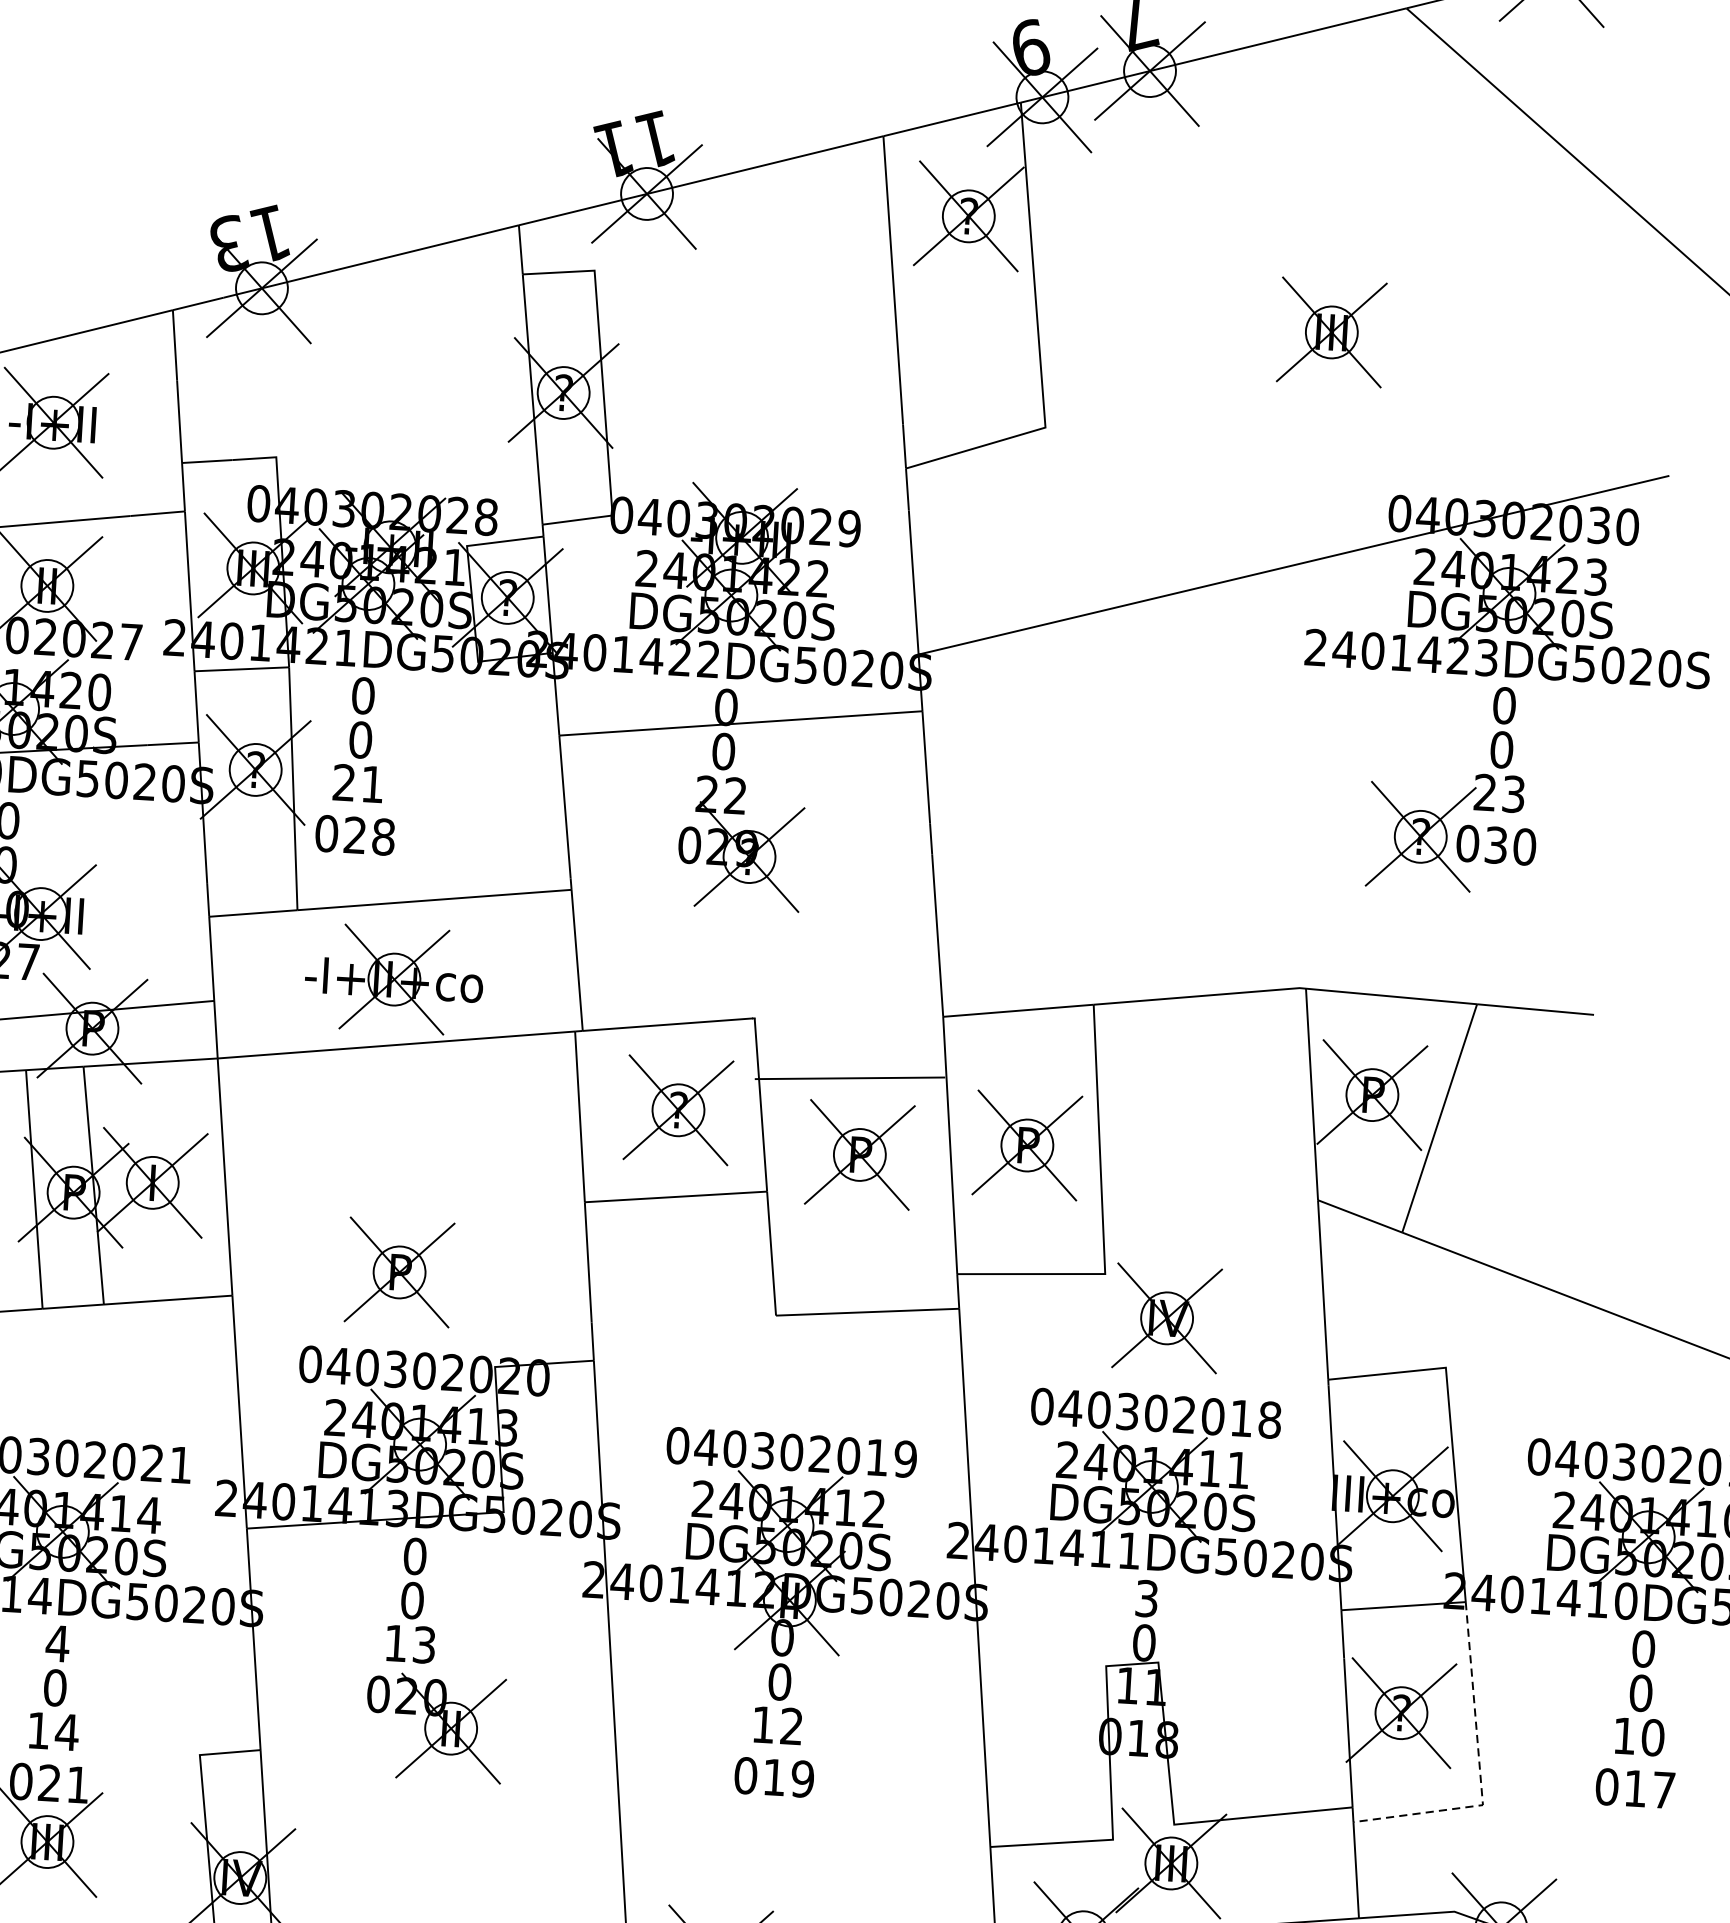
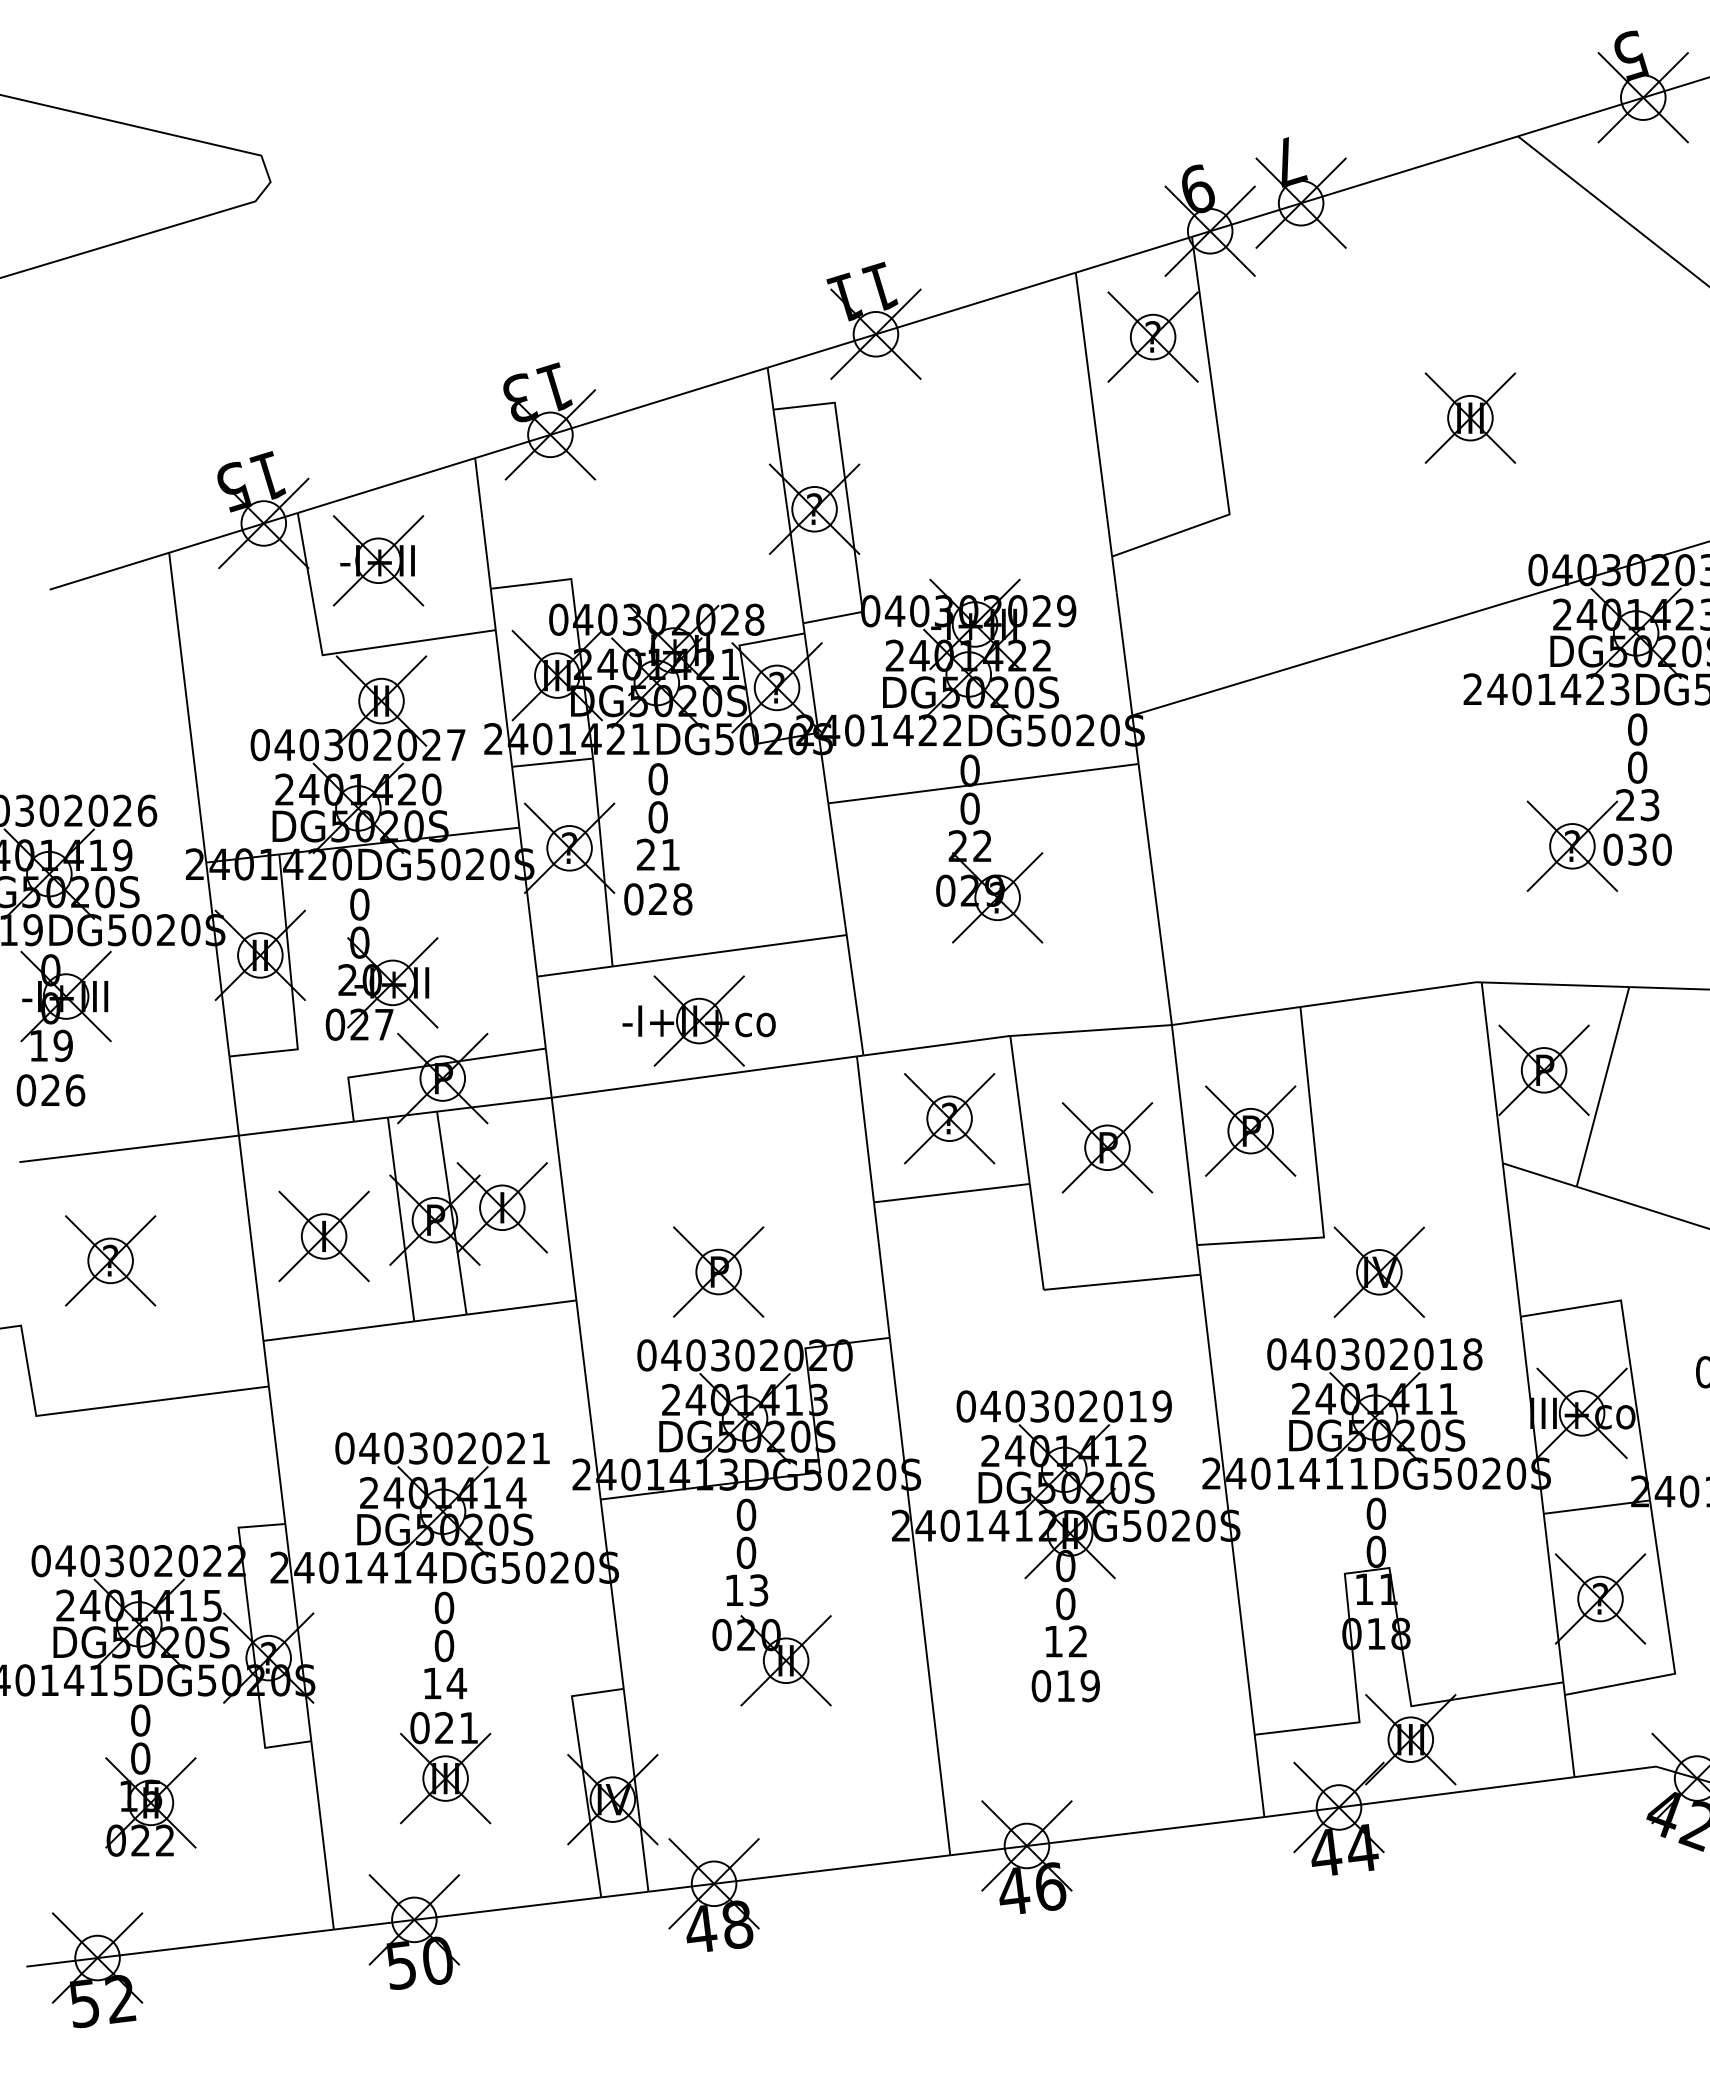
line: (849, 1078) -> (1090, 1030), moved
text: (1147, 1598) -> (1376, 1513), 3 -> 0
text: (57, 1643) -> (444, 1607), 4 -> 0
line: (1479, 1769) -> (1670, 1643), dashed -> solid

